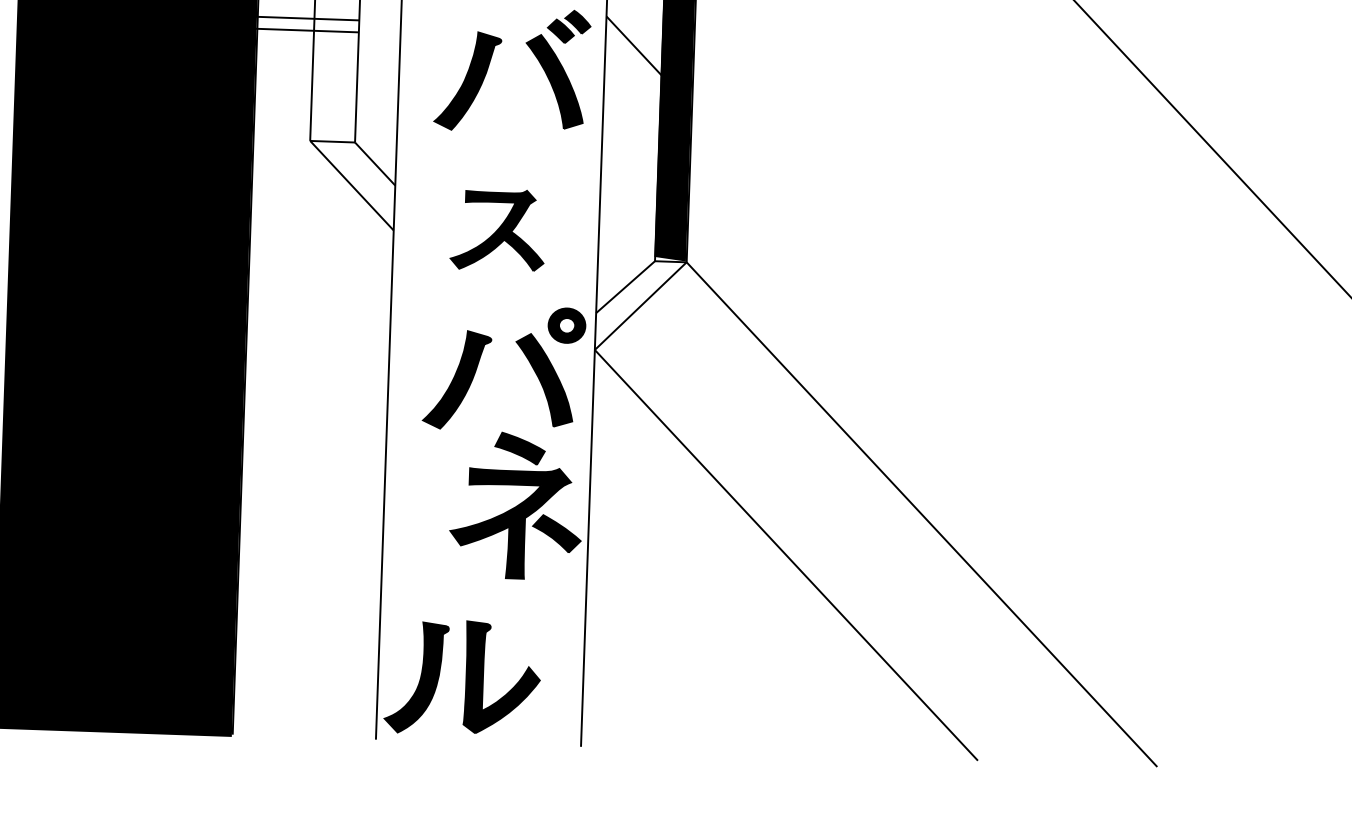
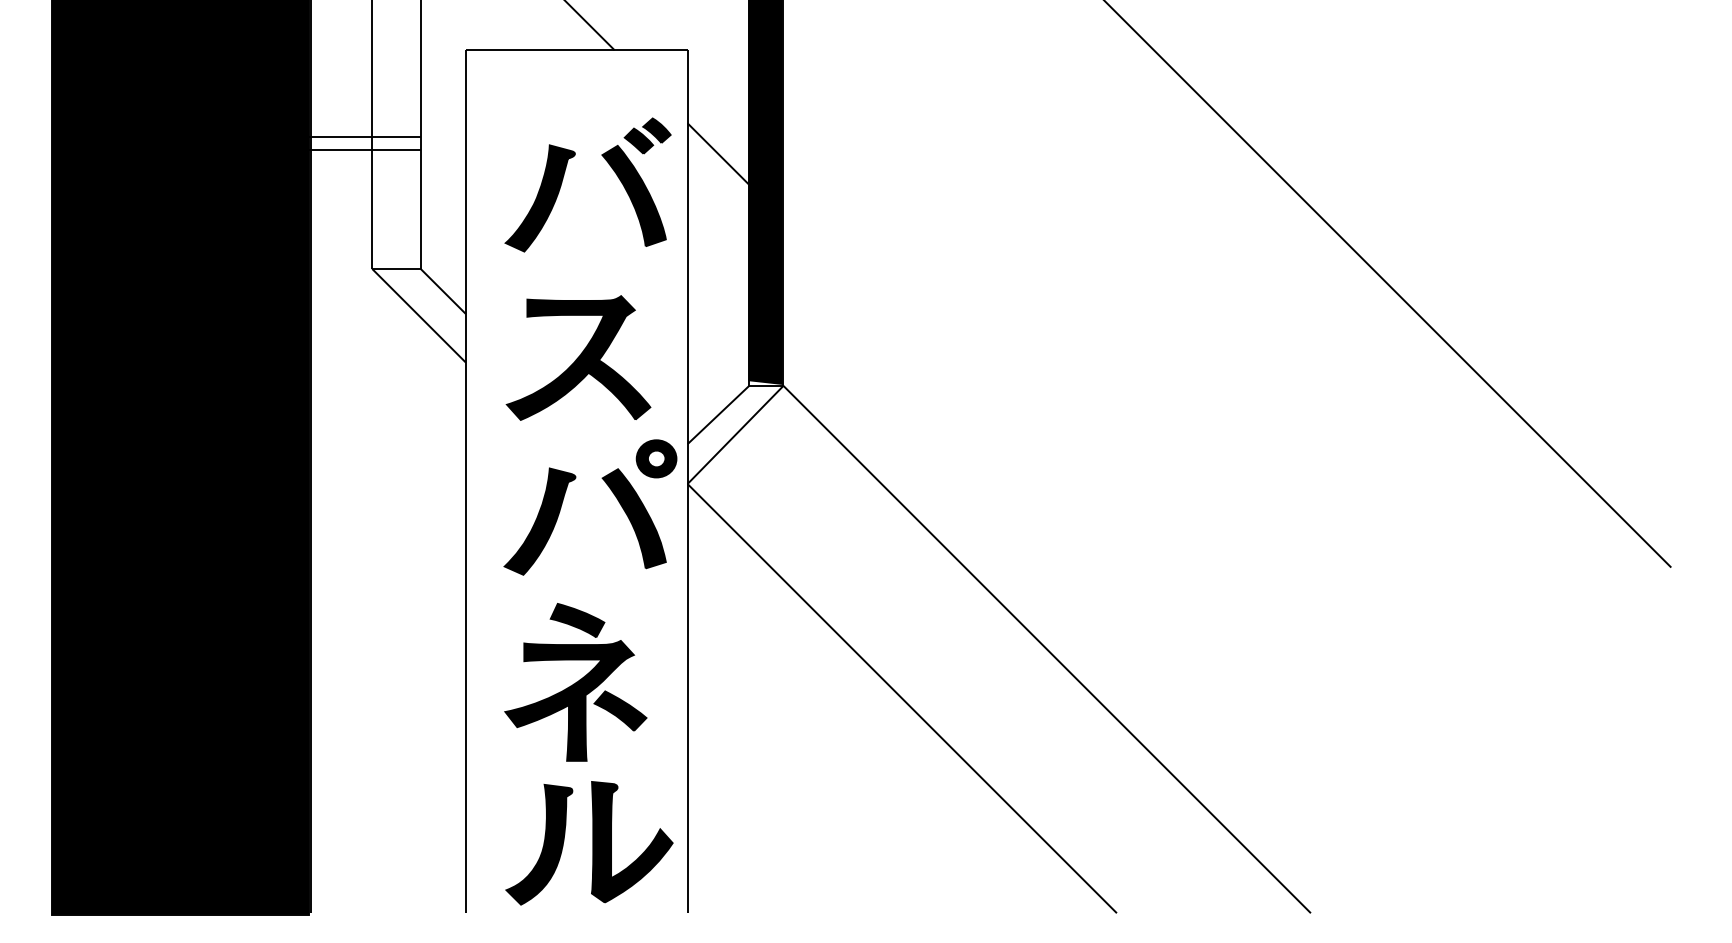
part: (498, 229) -> (578, 357), size x1.43
part: (516, 505) -> (575, 682), moved
part: (462, 678) -> (589, 843), moved

